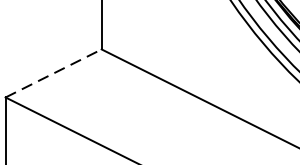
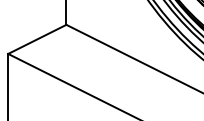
line: (53, 73) -> (37, 39), dashed -> solid

